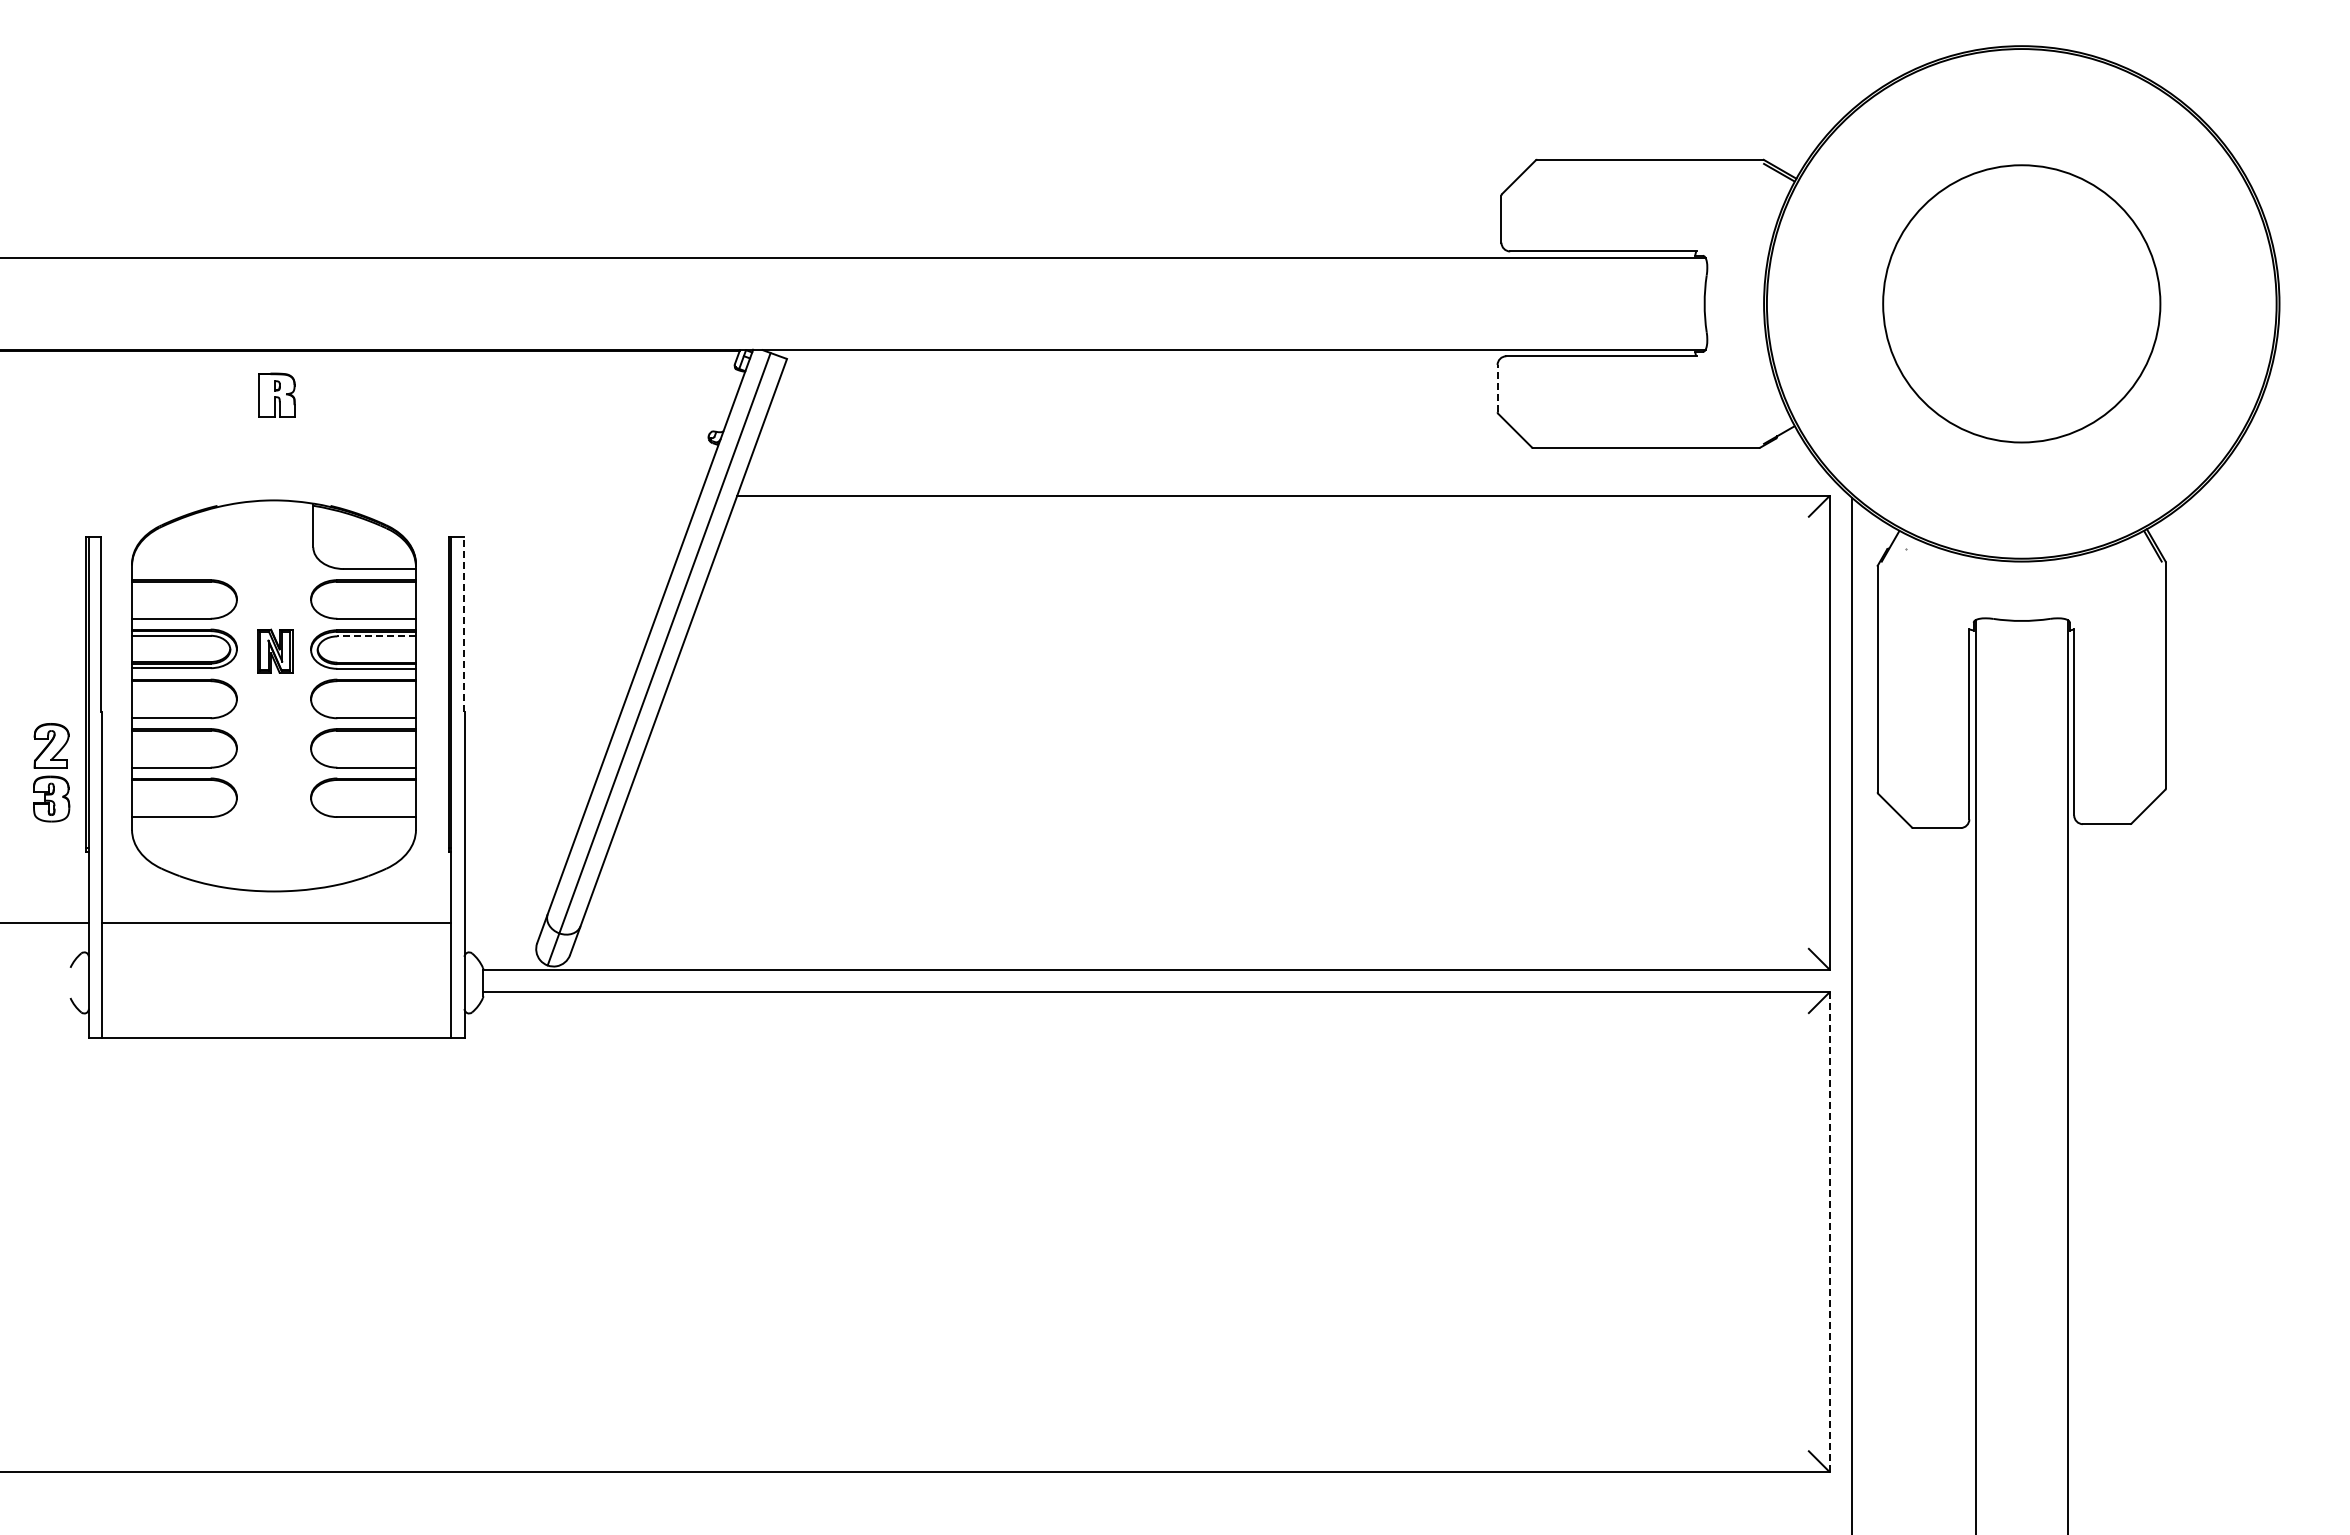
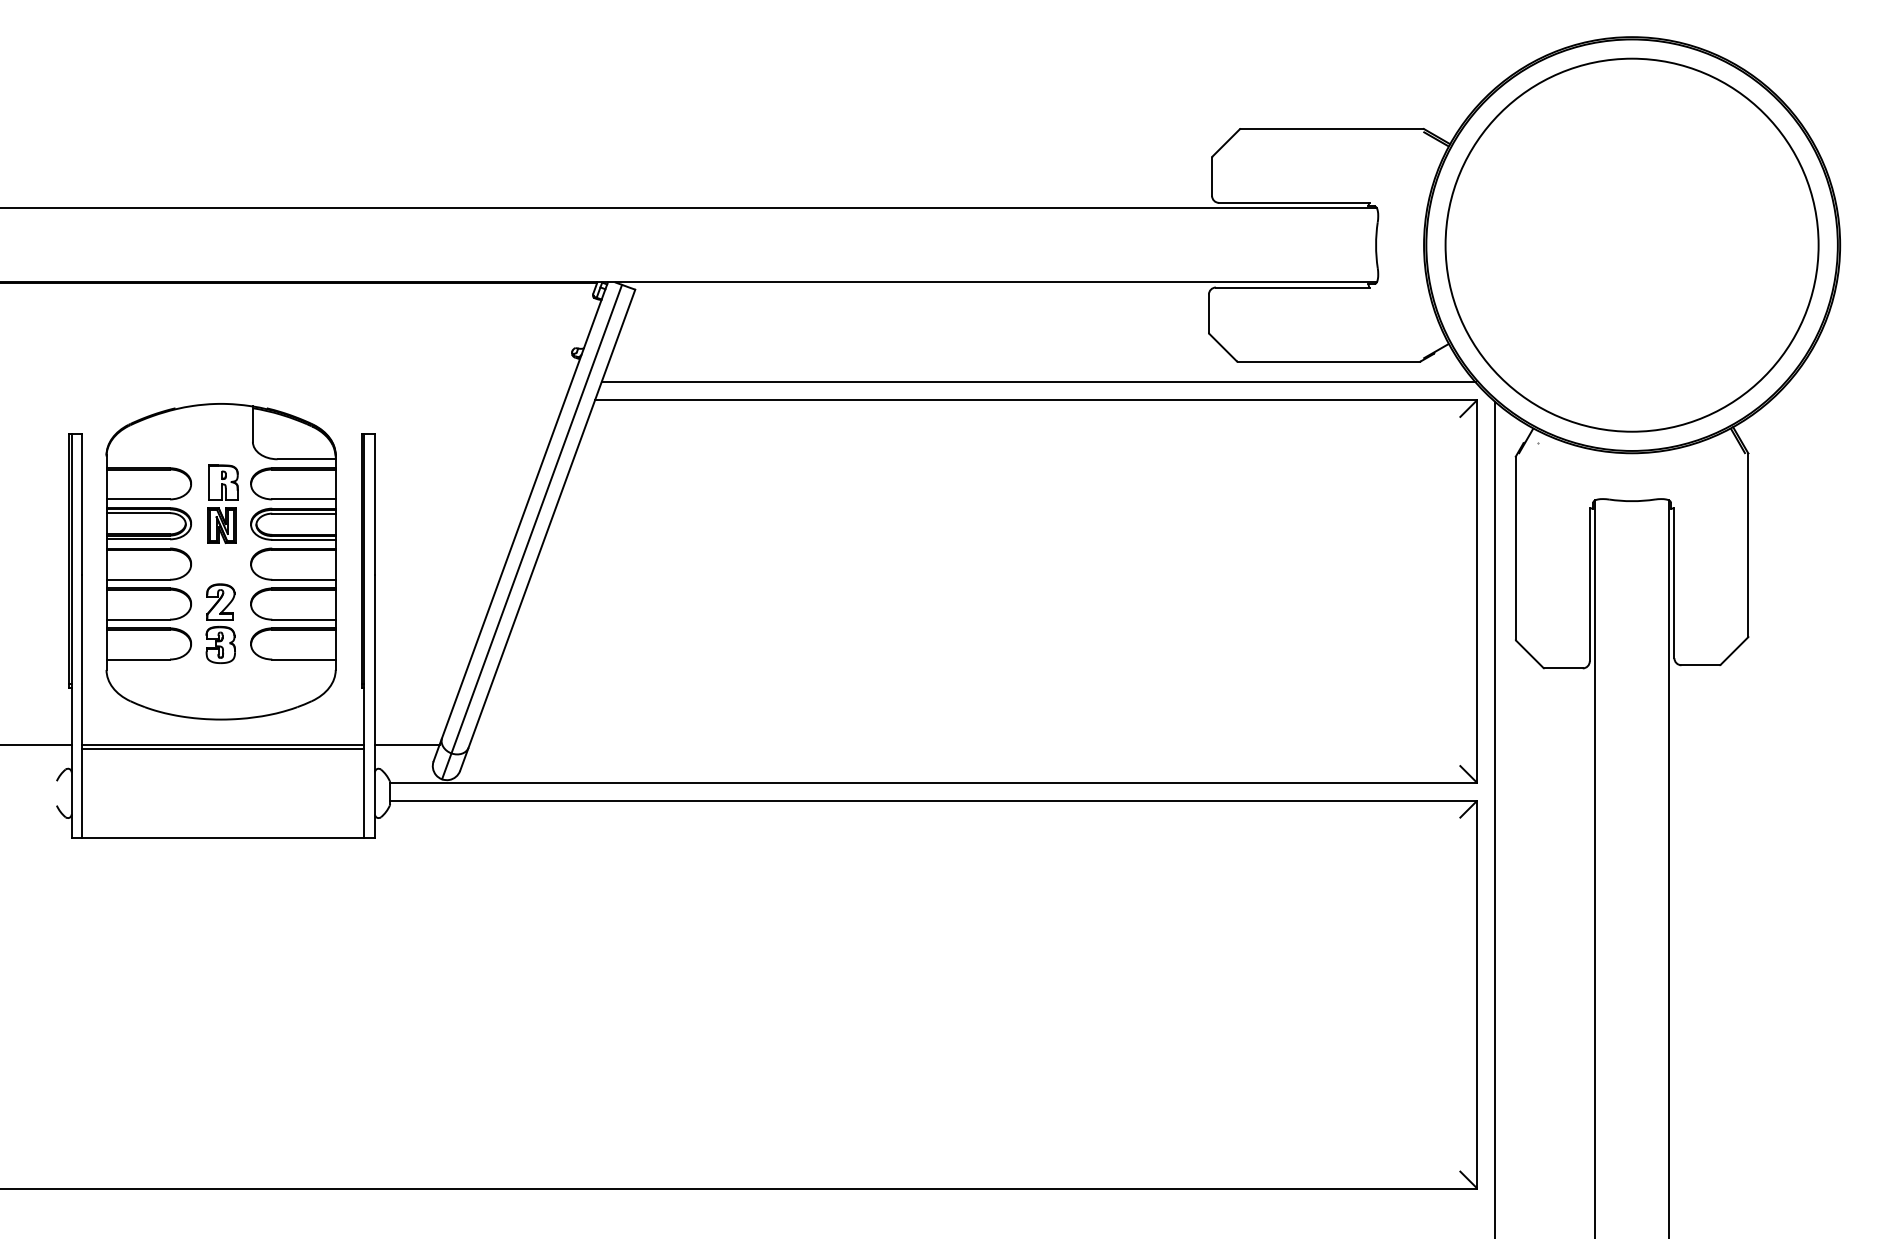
circle: (2021, 303) -> (1631, 244), size x1.67
line: (1497, 388) -> (1208, 313), dashed -> solid
part: (276, 394) -> (223, 482), moved
line: (1286, 473) -> (1038, 382), added
line: (464, 624) -> (374, 504), dashed -> solid
line: (376, 636) -> (303, 513), dashed -> solid
part: (51, 772) -> (220, 623), moved
line: (504, 922) -> (407, 744), added
line: (276, 928) -> (223, 749), added
line: (1830, 1232) -> (1477, 994), dashed -> solid

